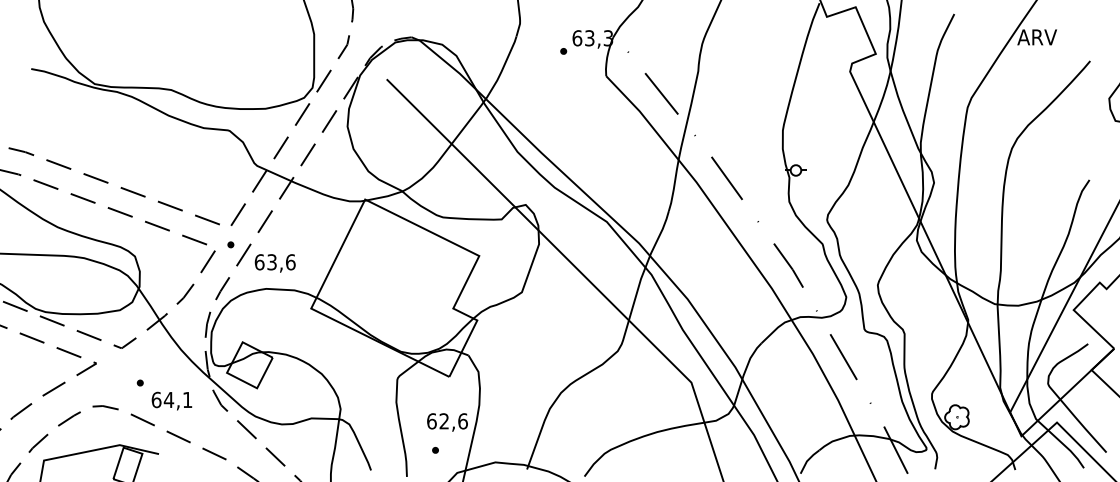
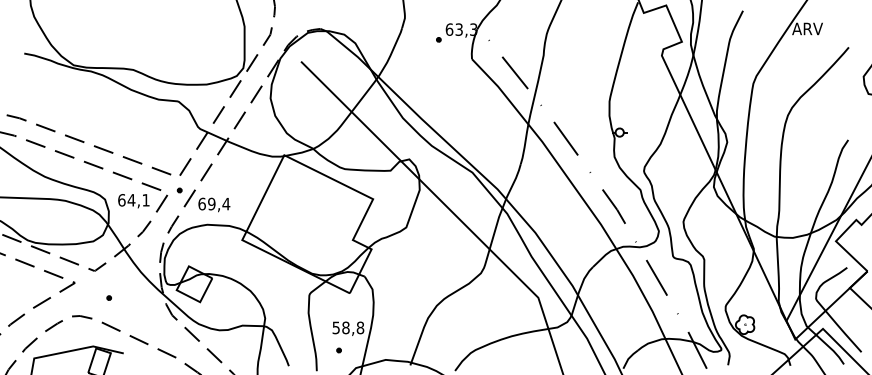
text: (281, 261) -> (219, 203), 63,6 -> 69,4
text: (171, 401) -> (133, 201), moved
text: (447, 420) -> (348, 327), 62,6 -> 58,8

